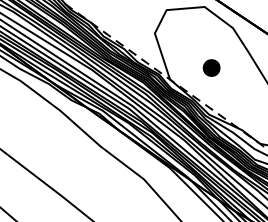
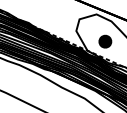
part: (211, 67) -> (105, 41), size x1.67

